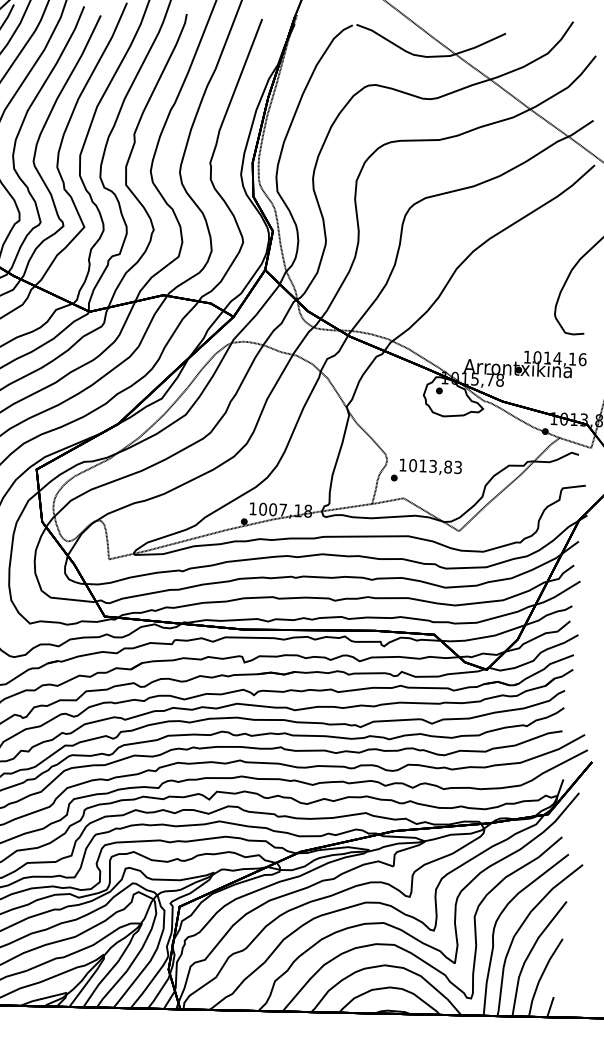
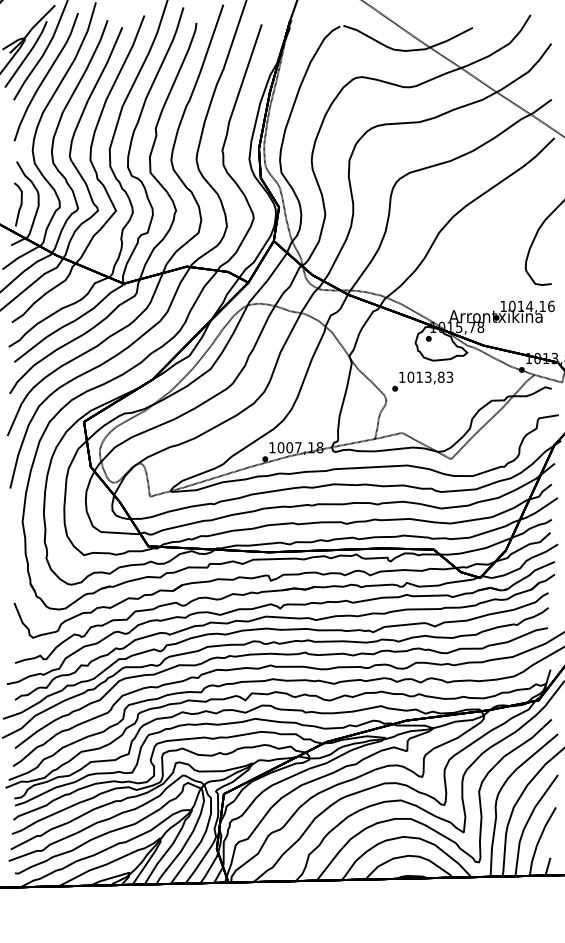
text: (426, 471) -> (422, 381), moved

